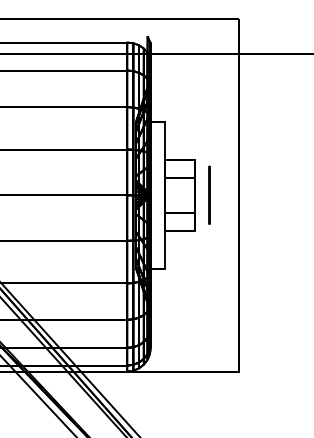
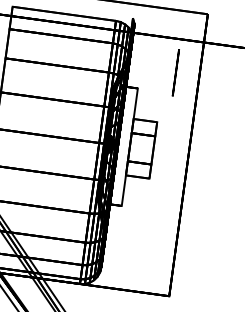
circle: (209, 194) -> (175, 72), moved

